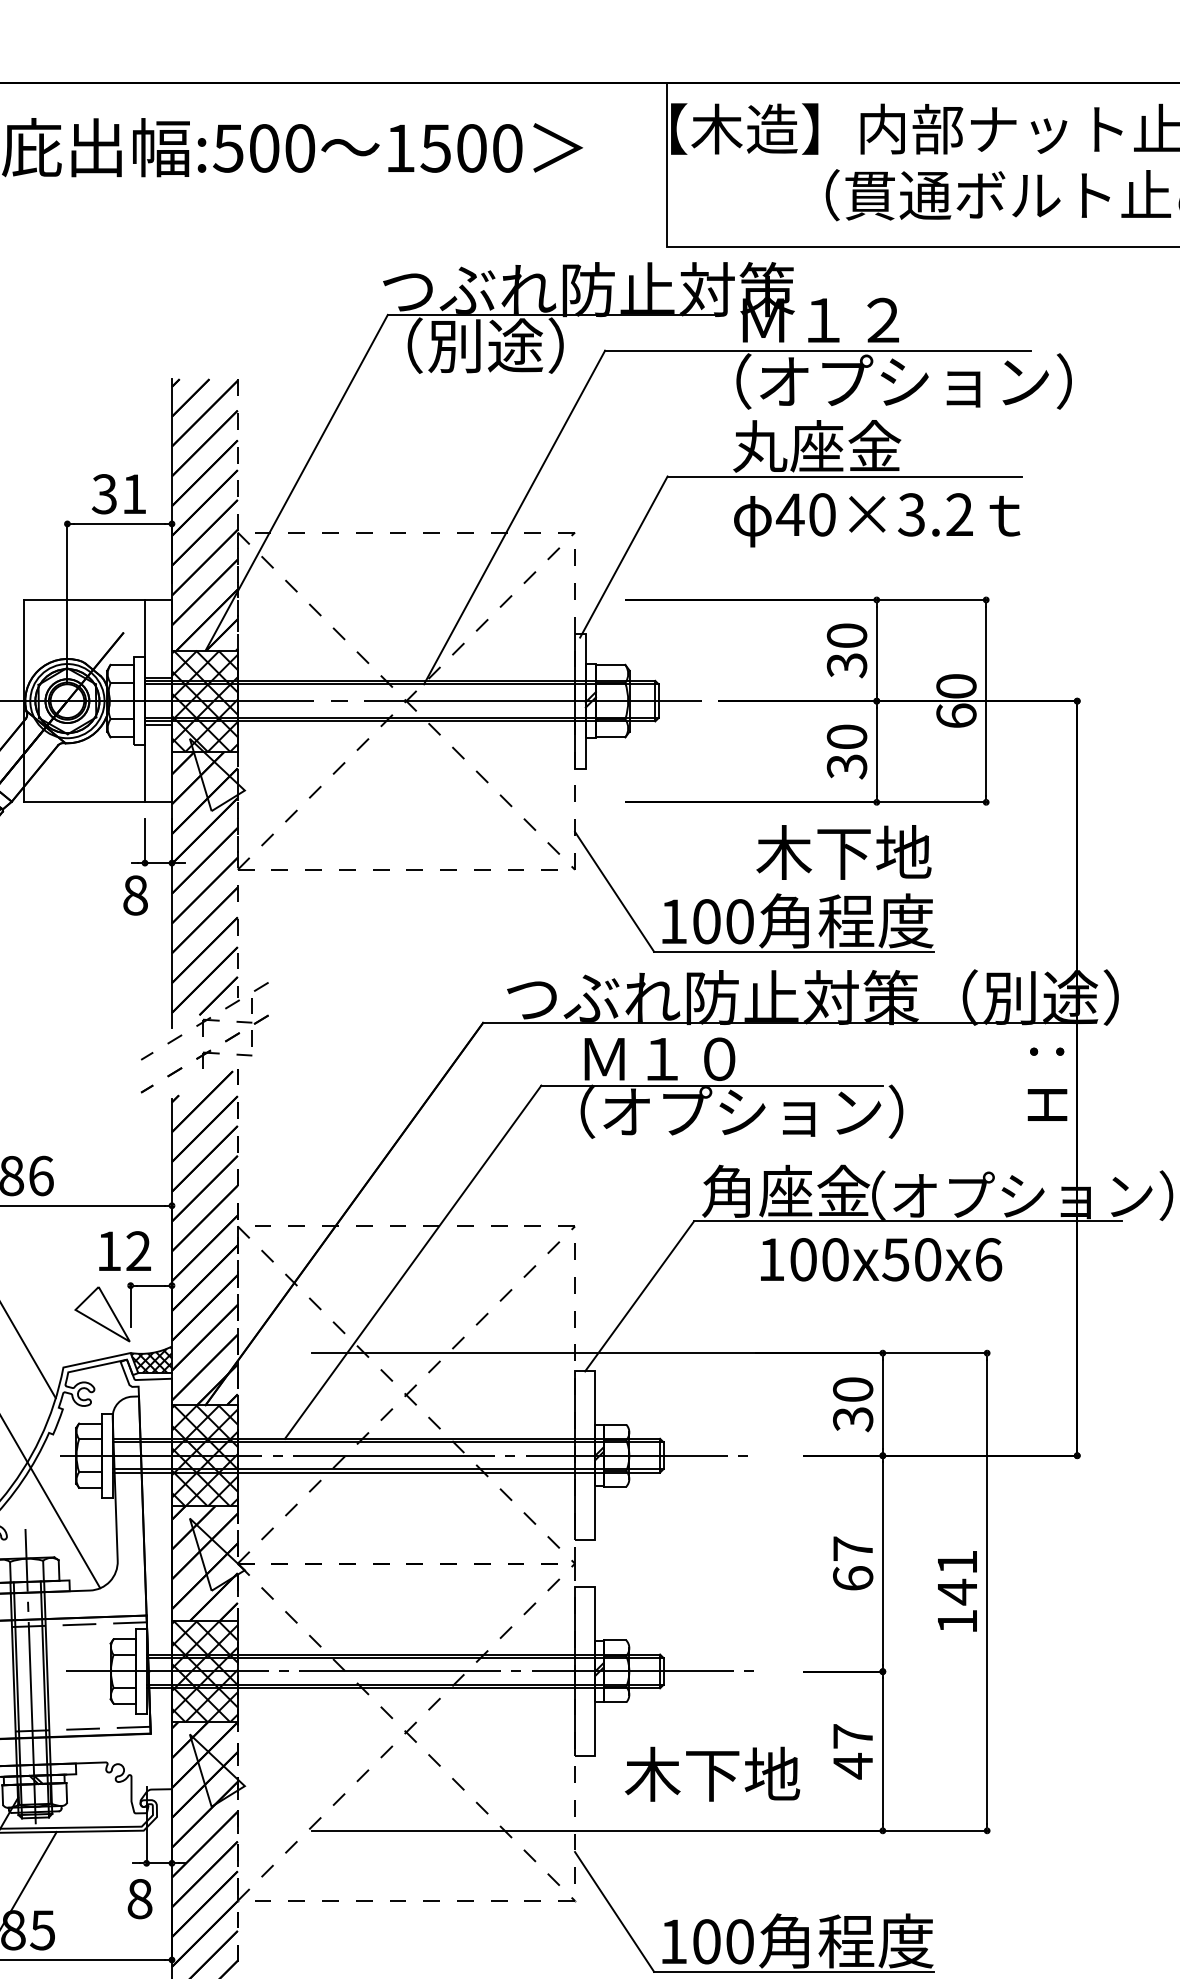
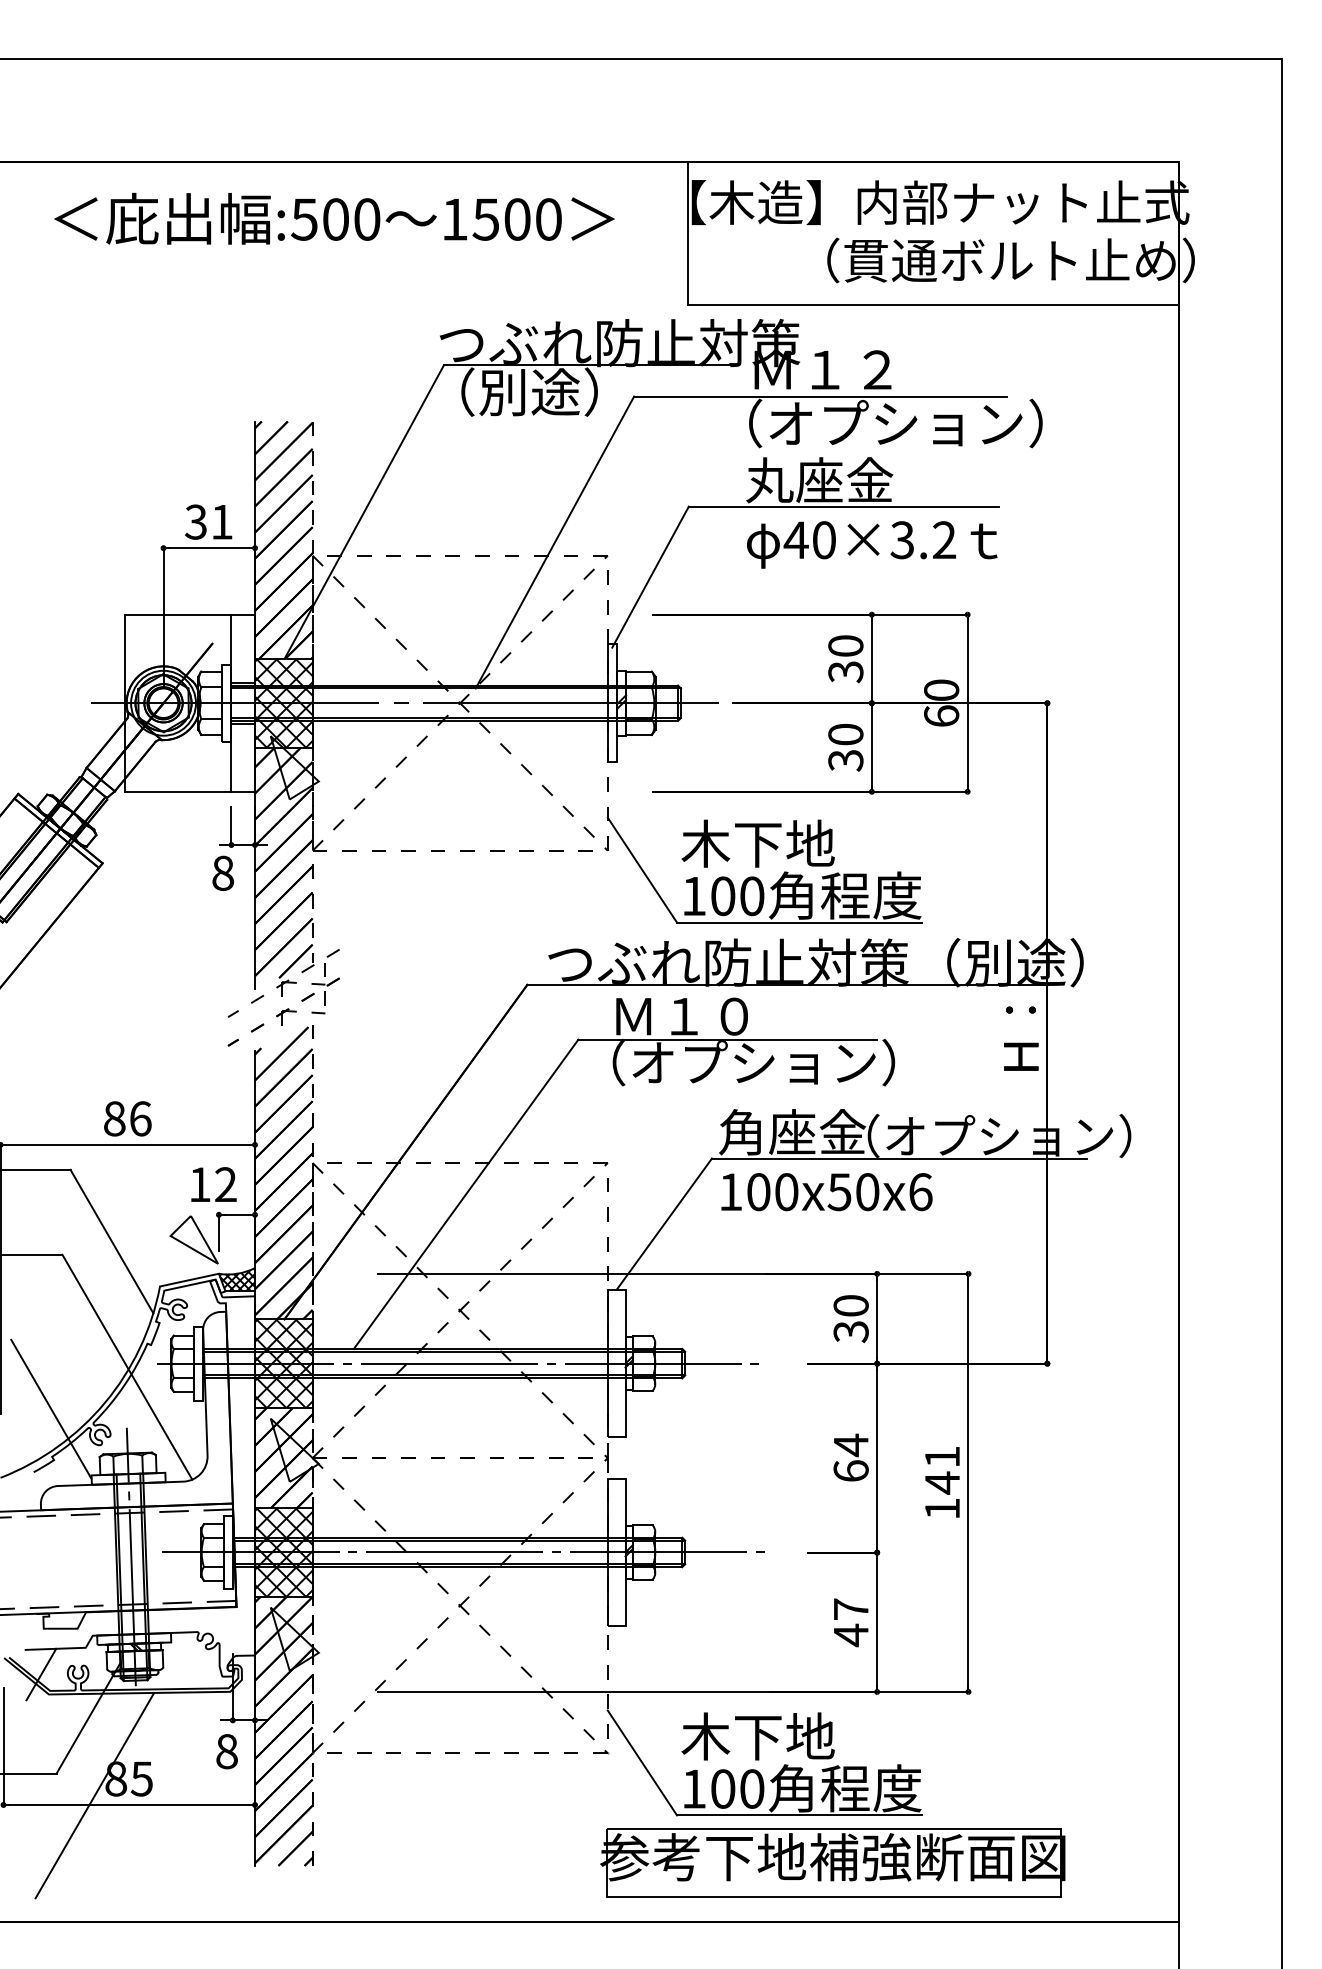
text: (843, 852) -> (757, 843), moved
text: (880, 1260) -> (826, 1192), moved
text: (853, 1549) -> (851, 1445), 67 -> 64
text: (711, 1774) -> (757, 1736), moved

